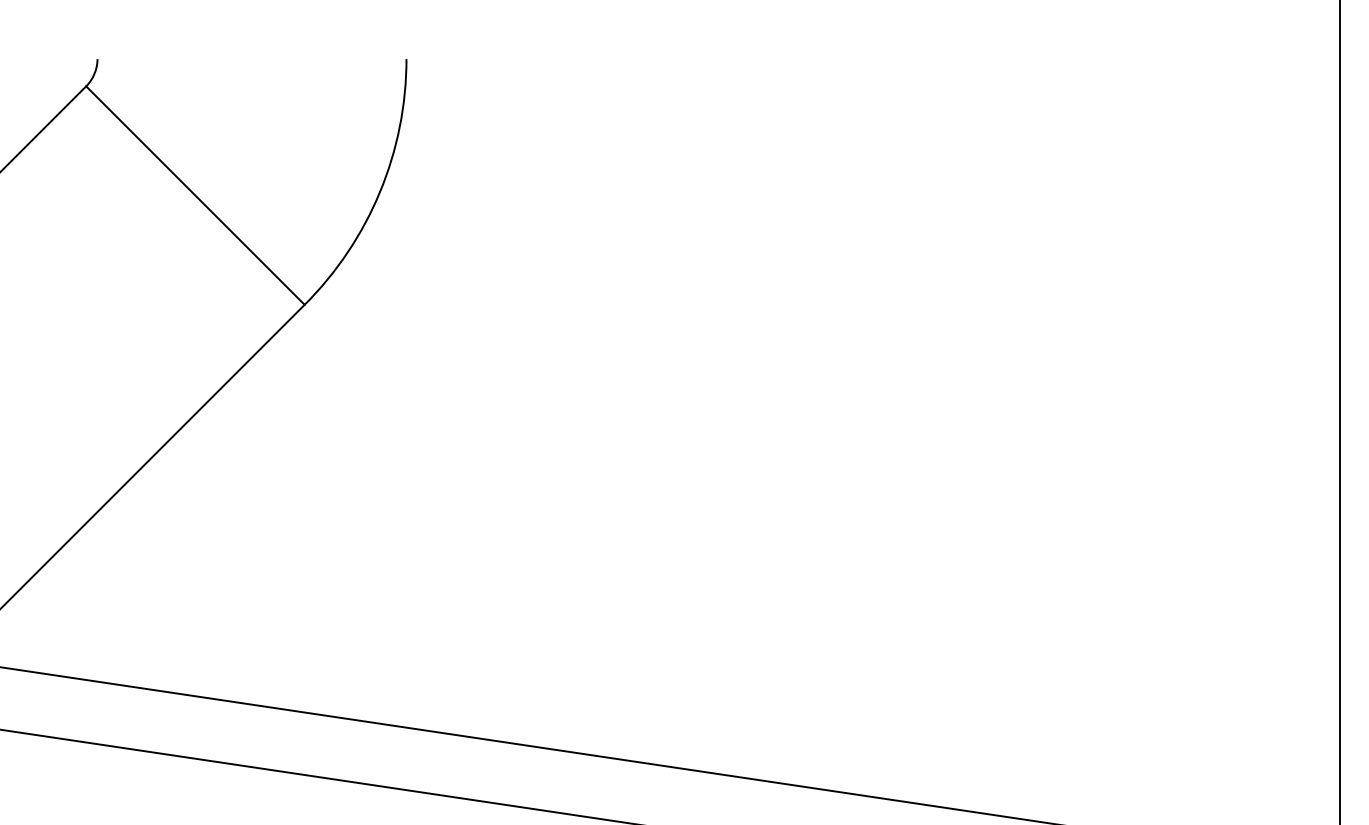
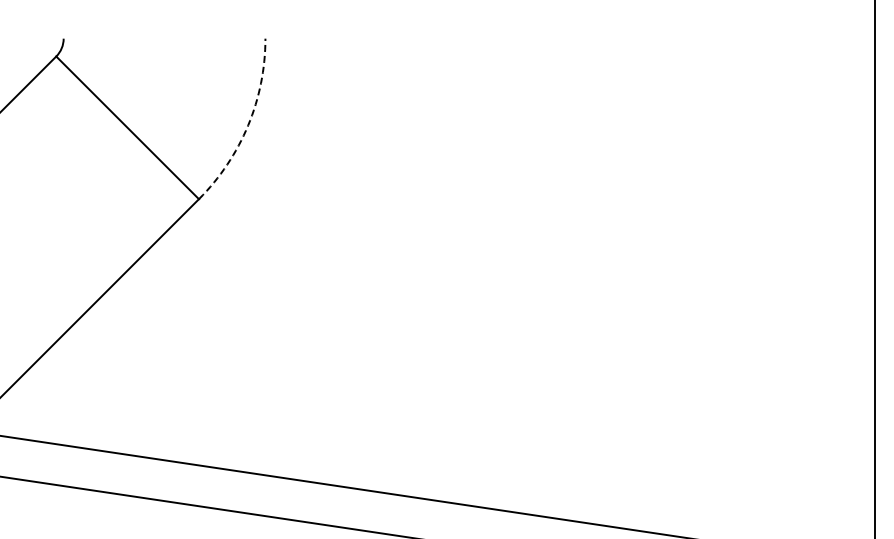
arc: (380, 191) -> (248, 125), solid -> dashed

